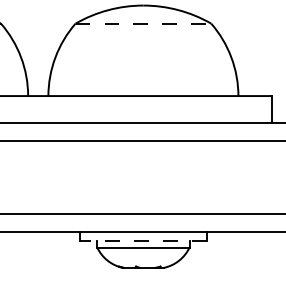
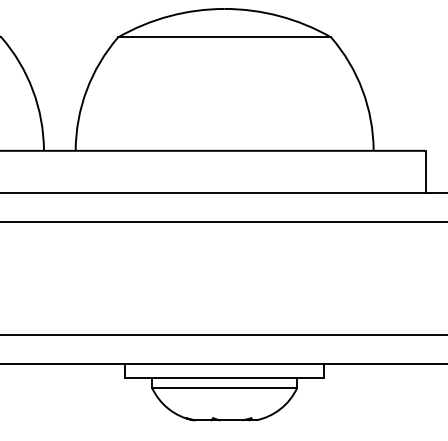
line: (143, 23) -> (224, 37), dashed -> solid
line: (142, 240) -> (223, 377), dashed -> solid

